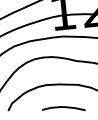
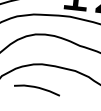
curve: (63, 107) -> (37, 87), moved

